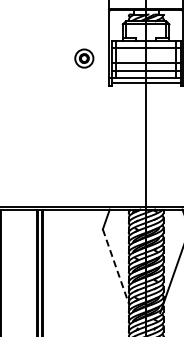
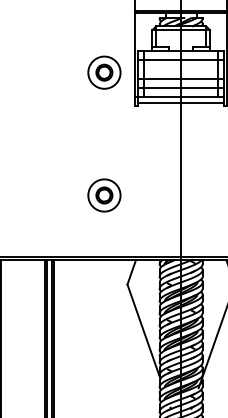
part: (84, 58) -> (104, 72), size x1.43
part: (84, 157) -> (104, 195), added
line: (116, 267) -> (144, 331), dashed -> solid

